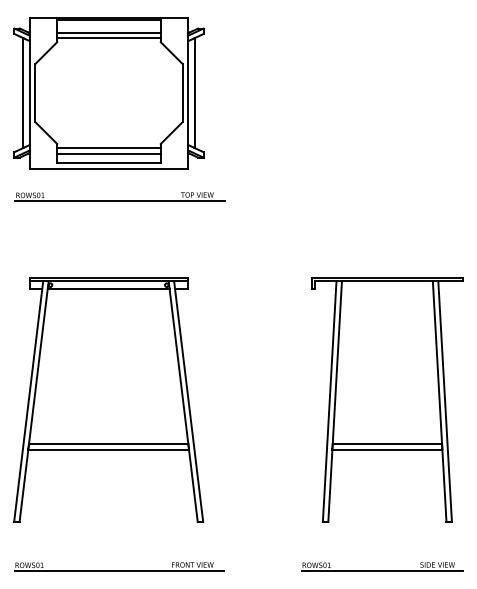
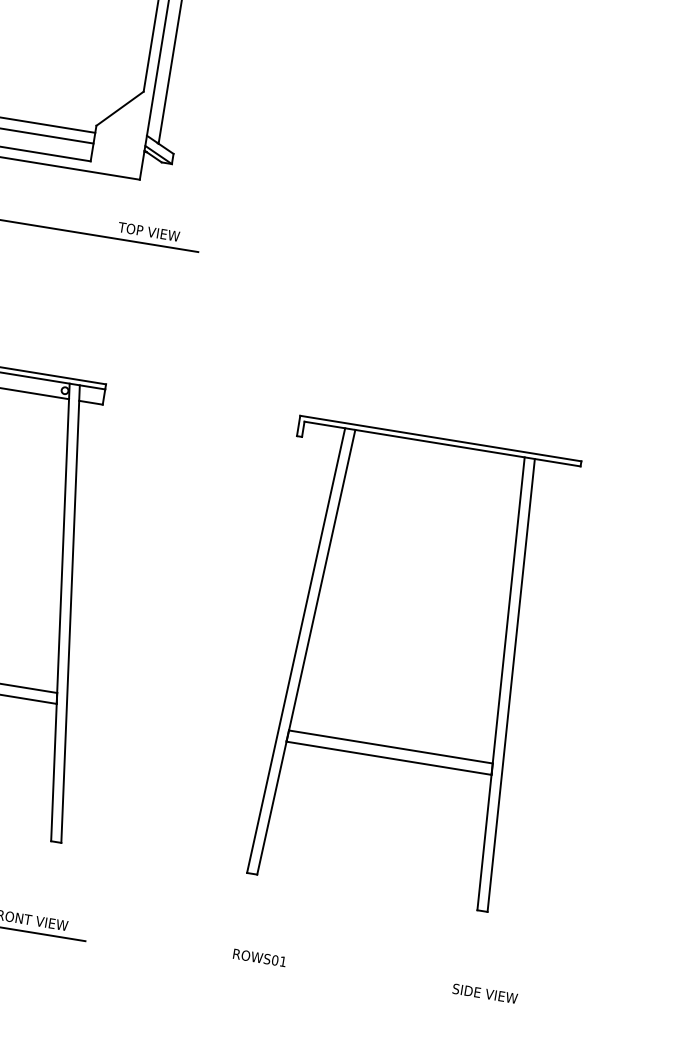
part: (387, 399) -> (404, 664), moved
line: (381, 571) -> (378, 989), removed

